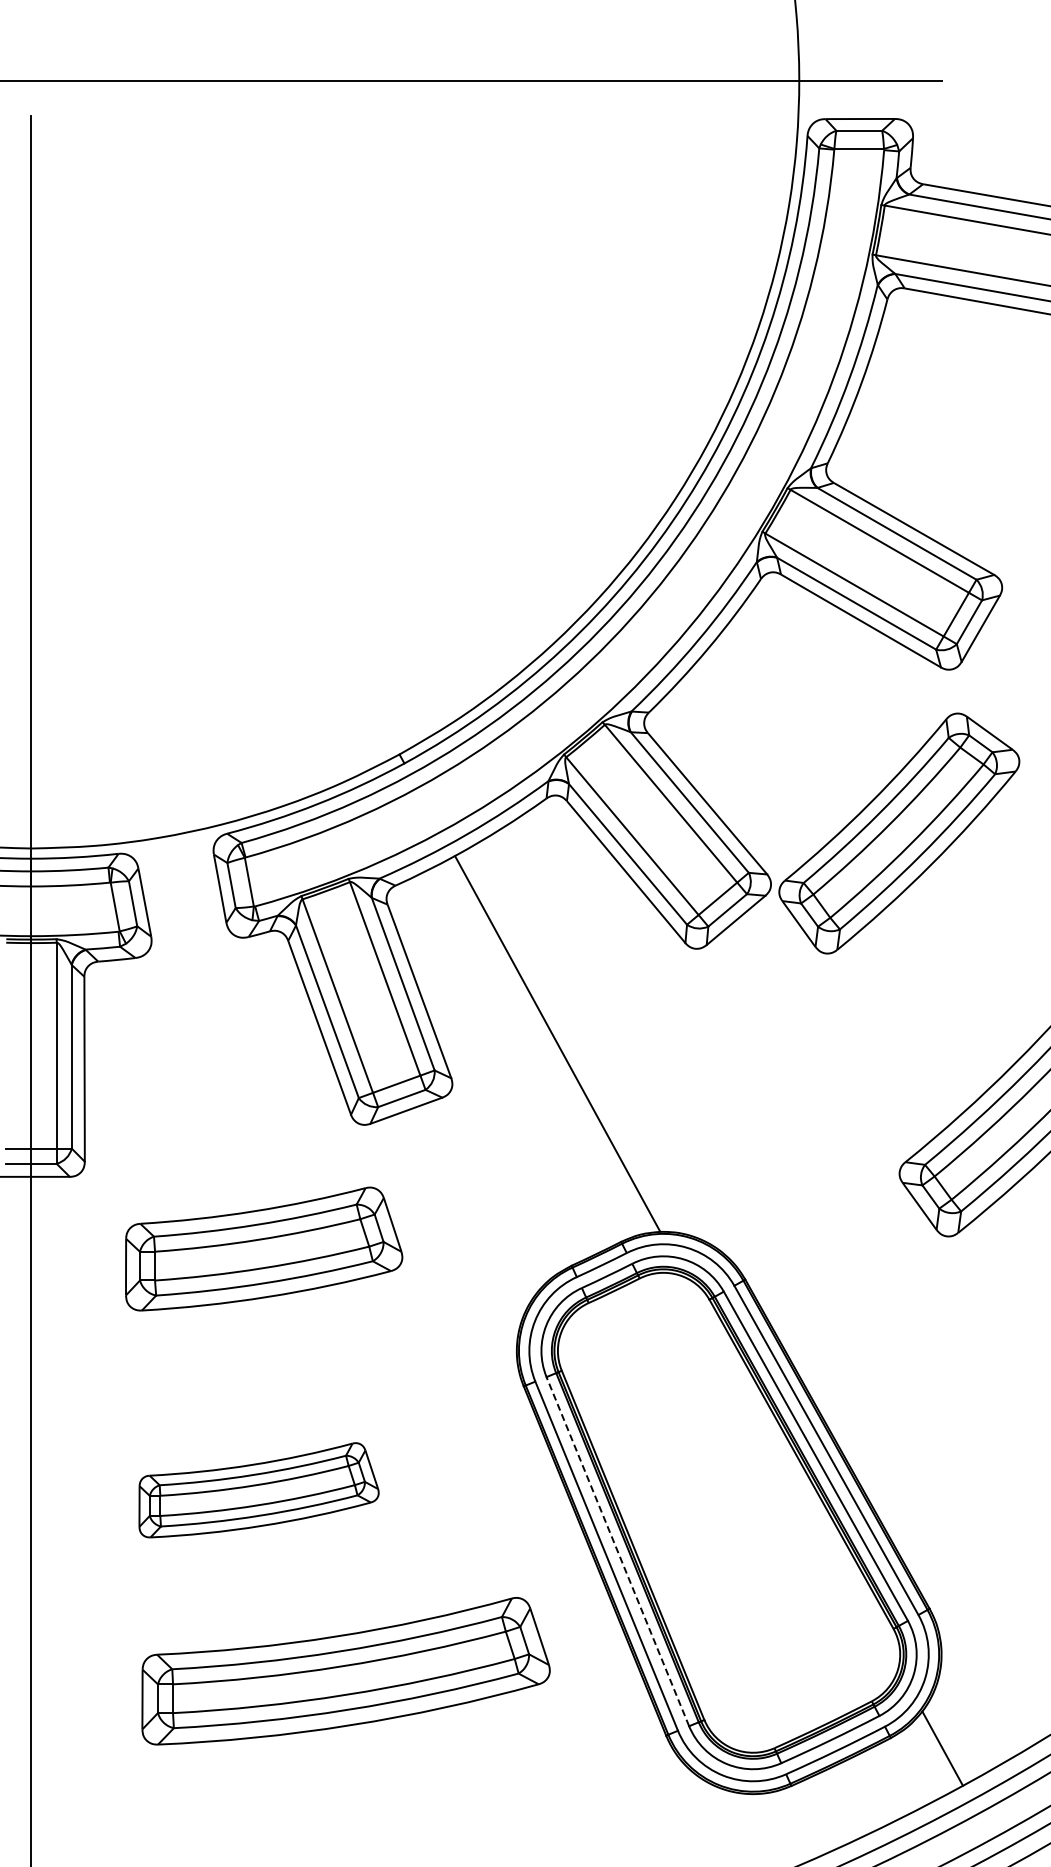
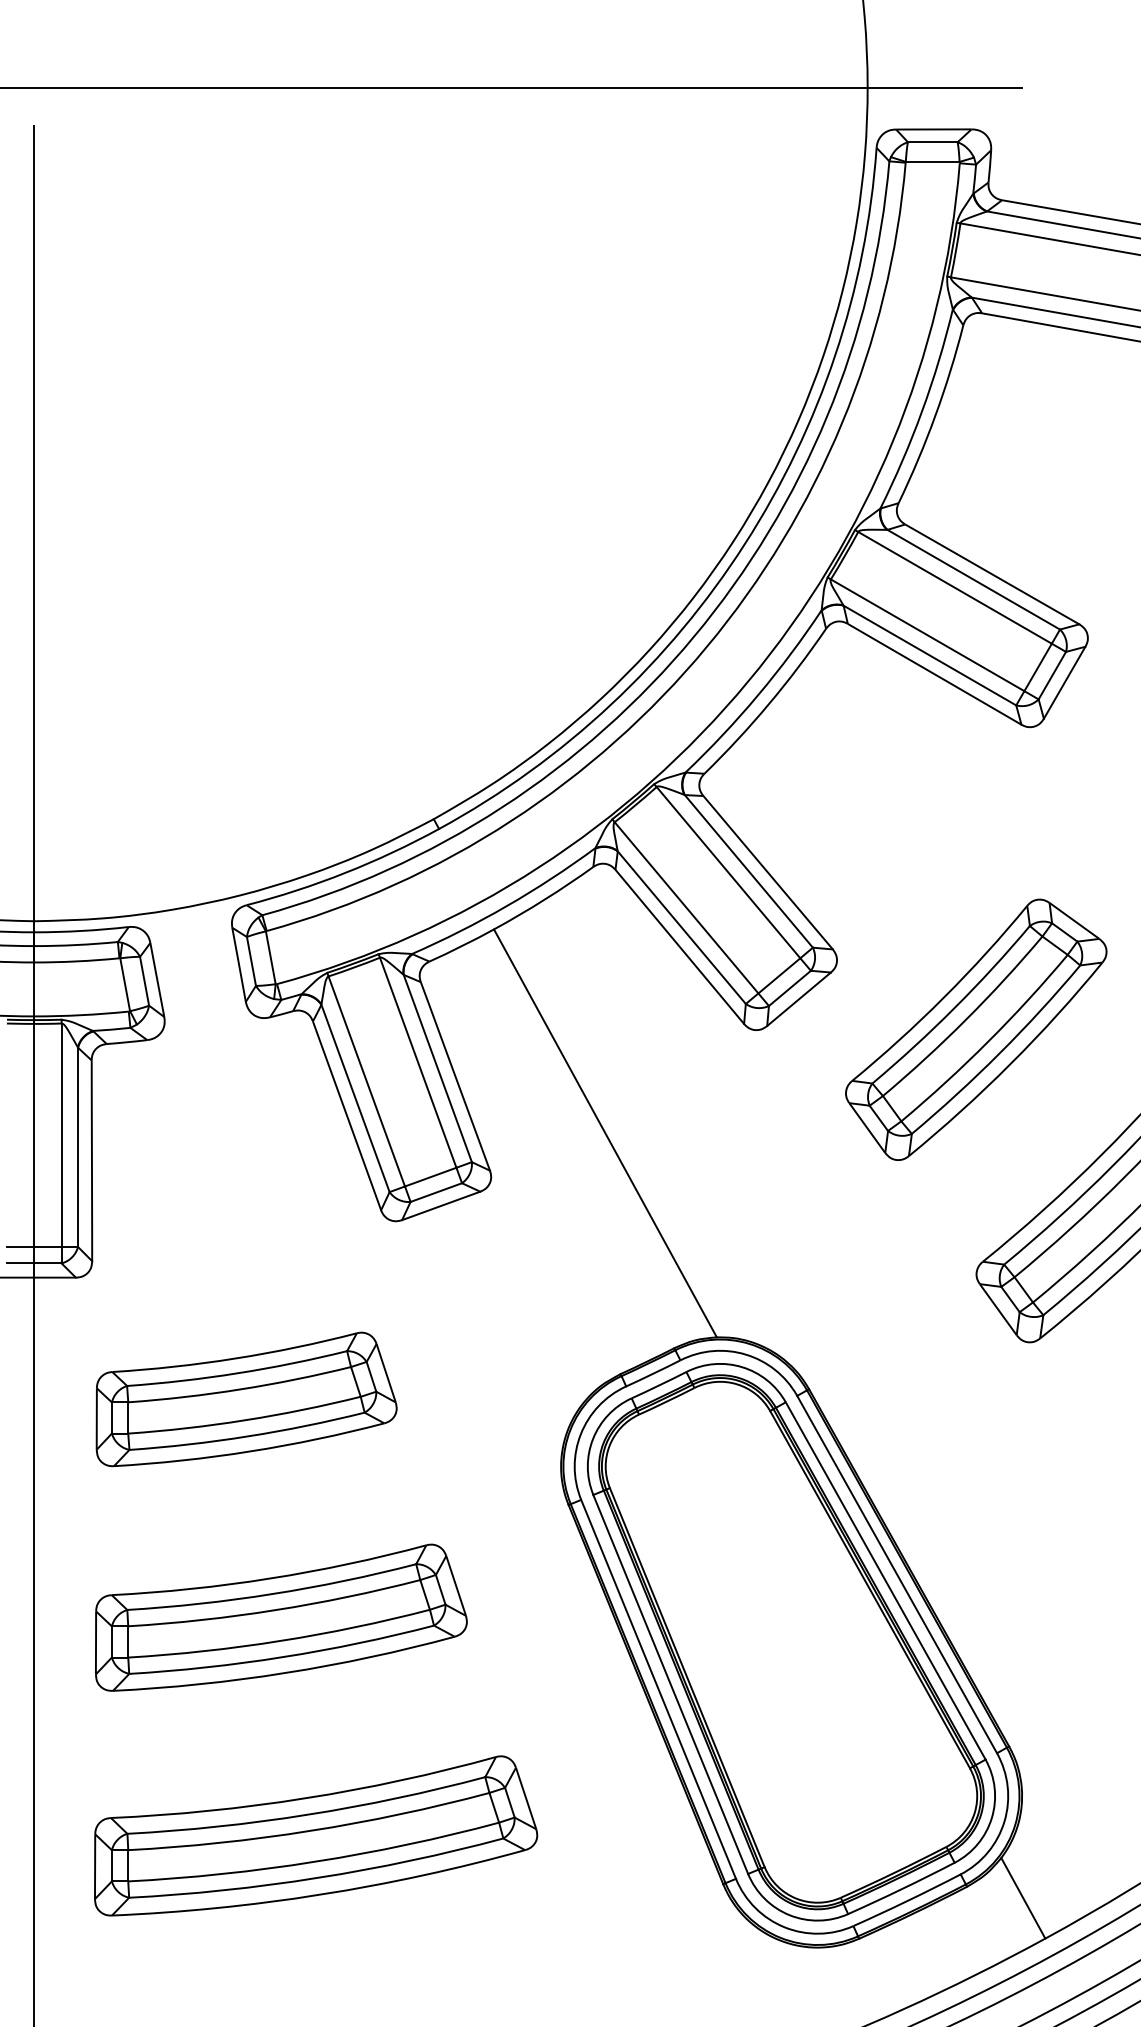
part: (899, 833) -> (976, 1029), moved
part: (264, 1248) -> (247, 1398), moved
part: (258, 1490) -> (280, 1618), size x1.43
line: (617, 1551) -> (670, 1684), dashed -> solid
part: (345, 1671) -> (315, 1836), moved

